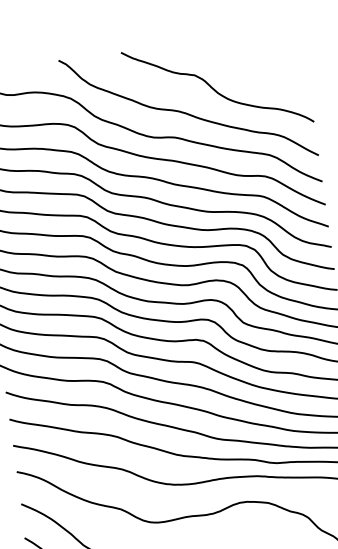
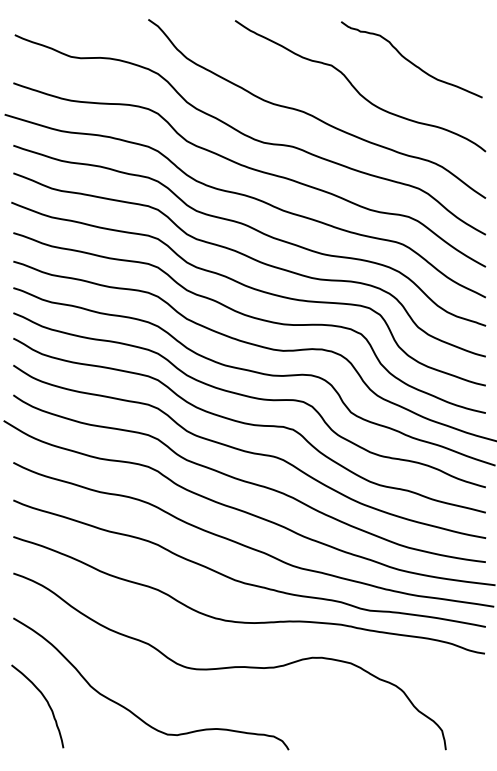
curve: (251, 64) -> (411, 61), added

